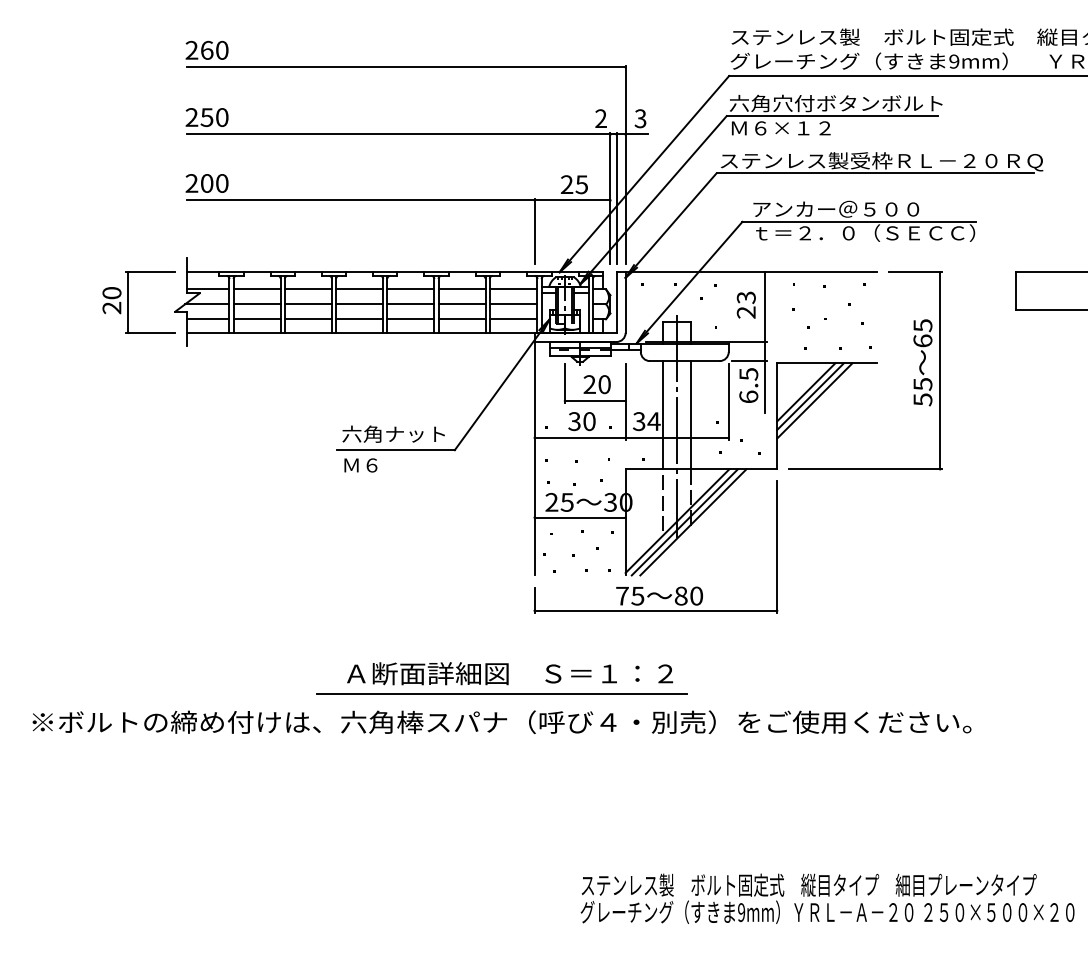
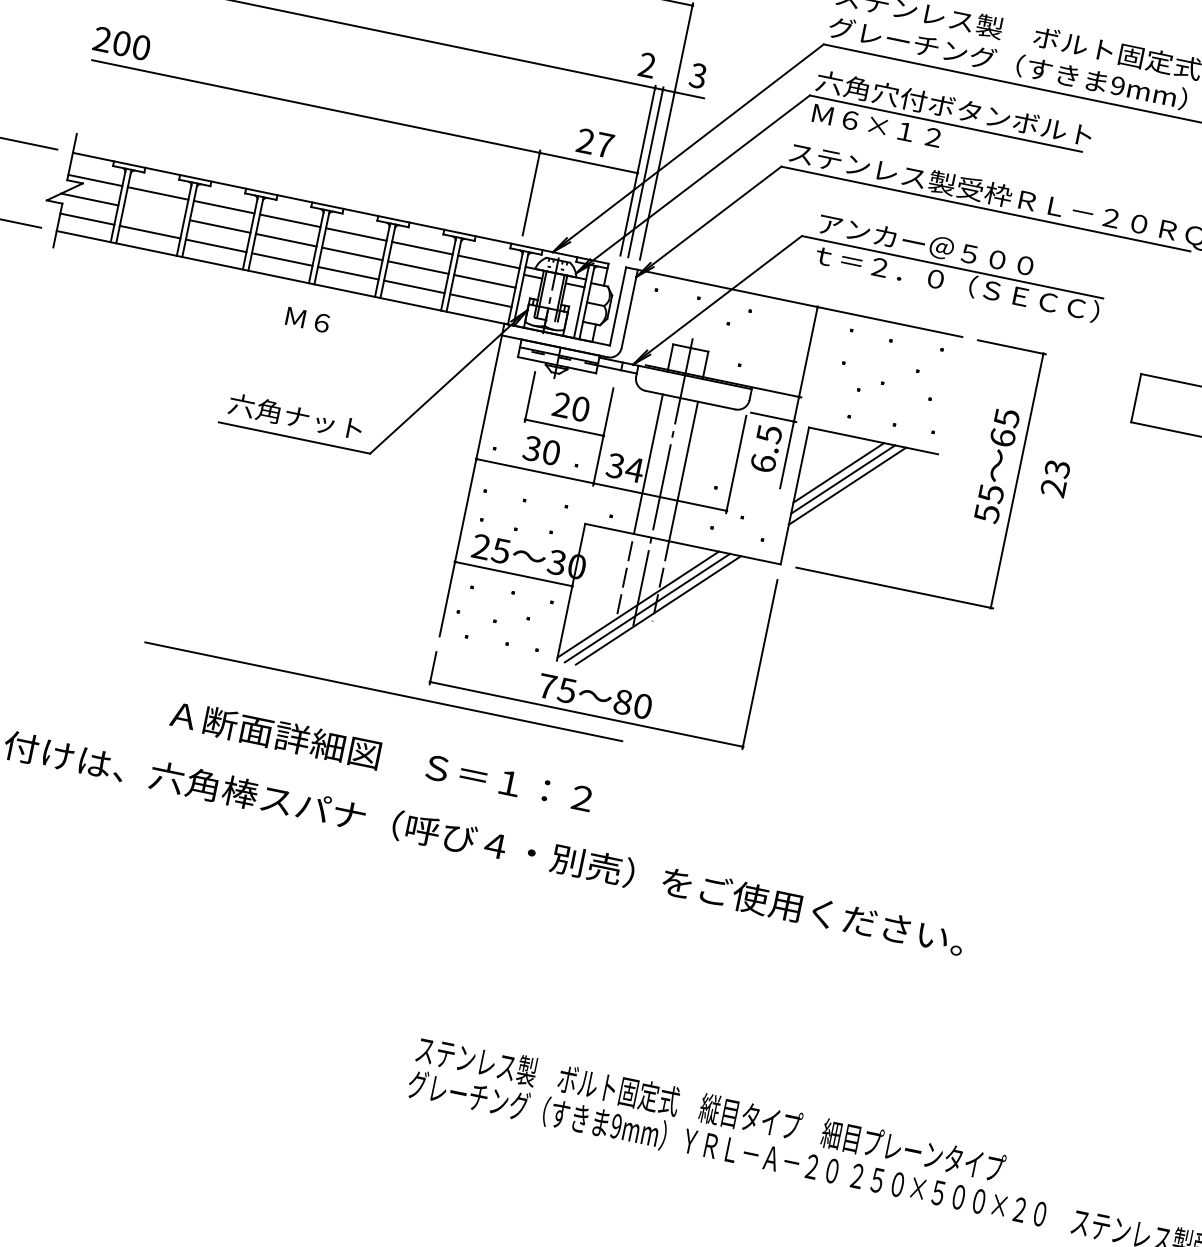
text: (581, 184) -> (604, 144), 25 -> 27
line: (256, 304) -> (153, 212), removed
text: (745, 304) -> (1054, 477), moved
text: (360, 465) -> (307, 320), moved
line: (501, 693) -> (383, 690), moved

